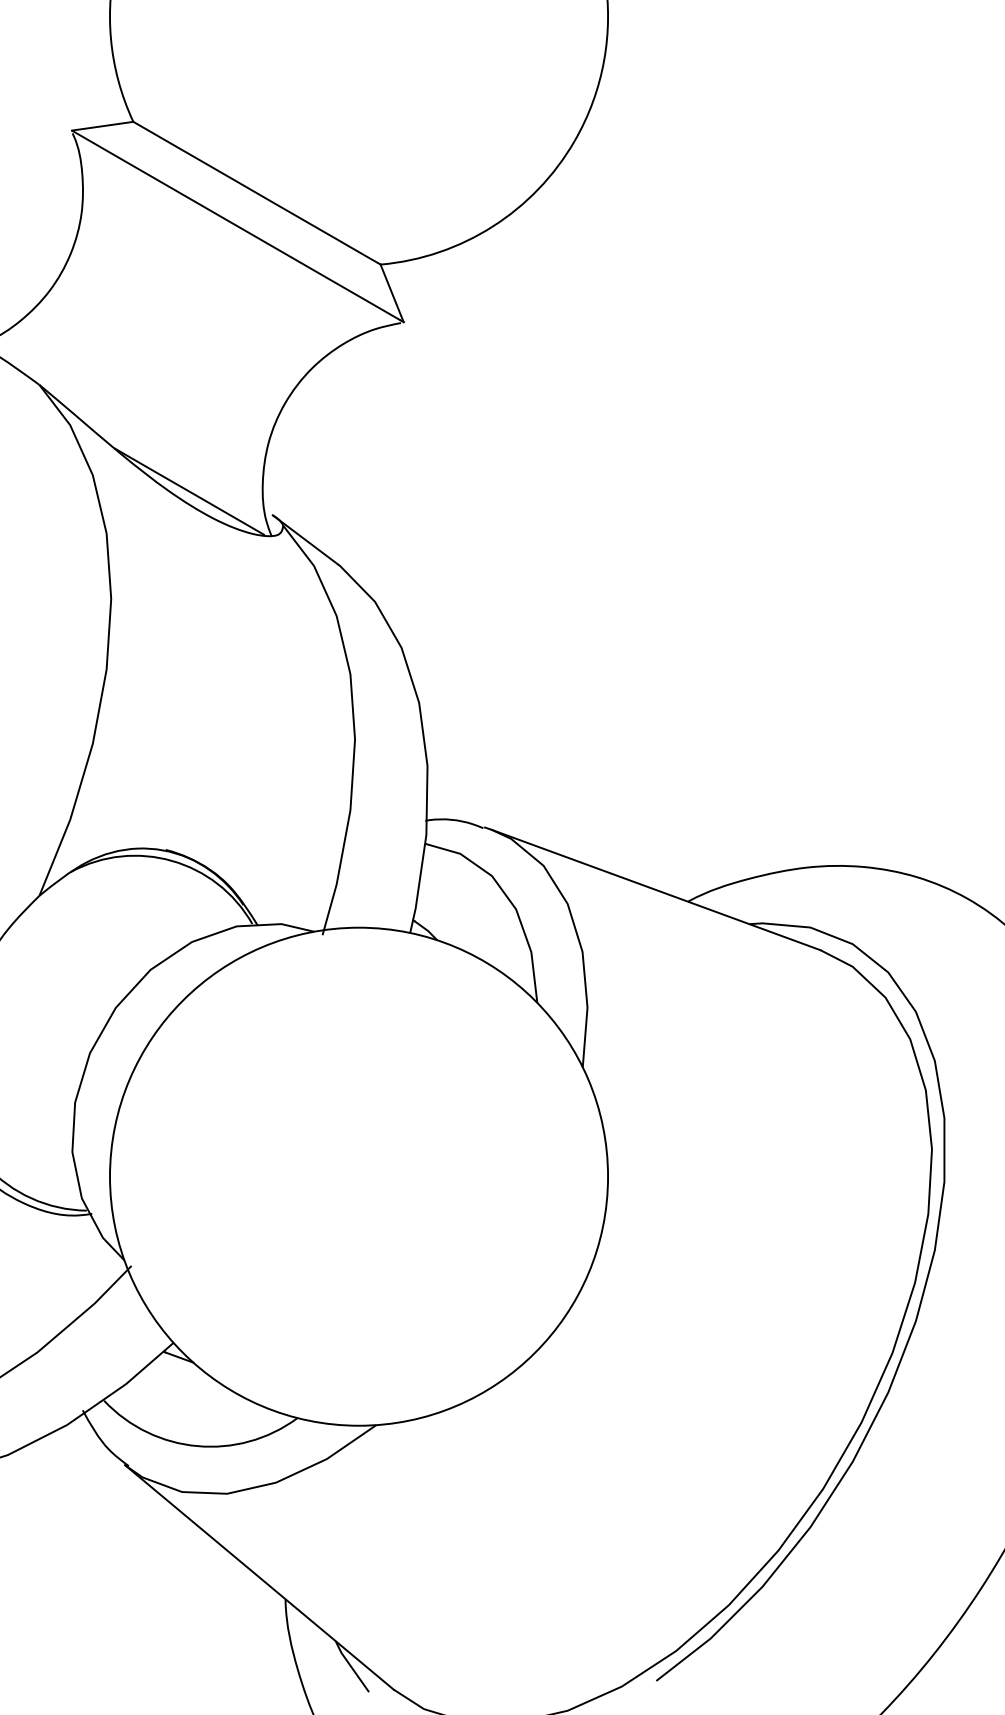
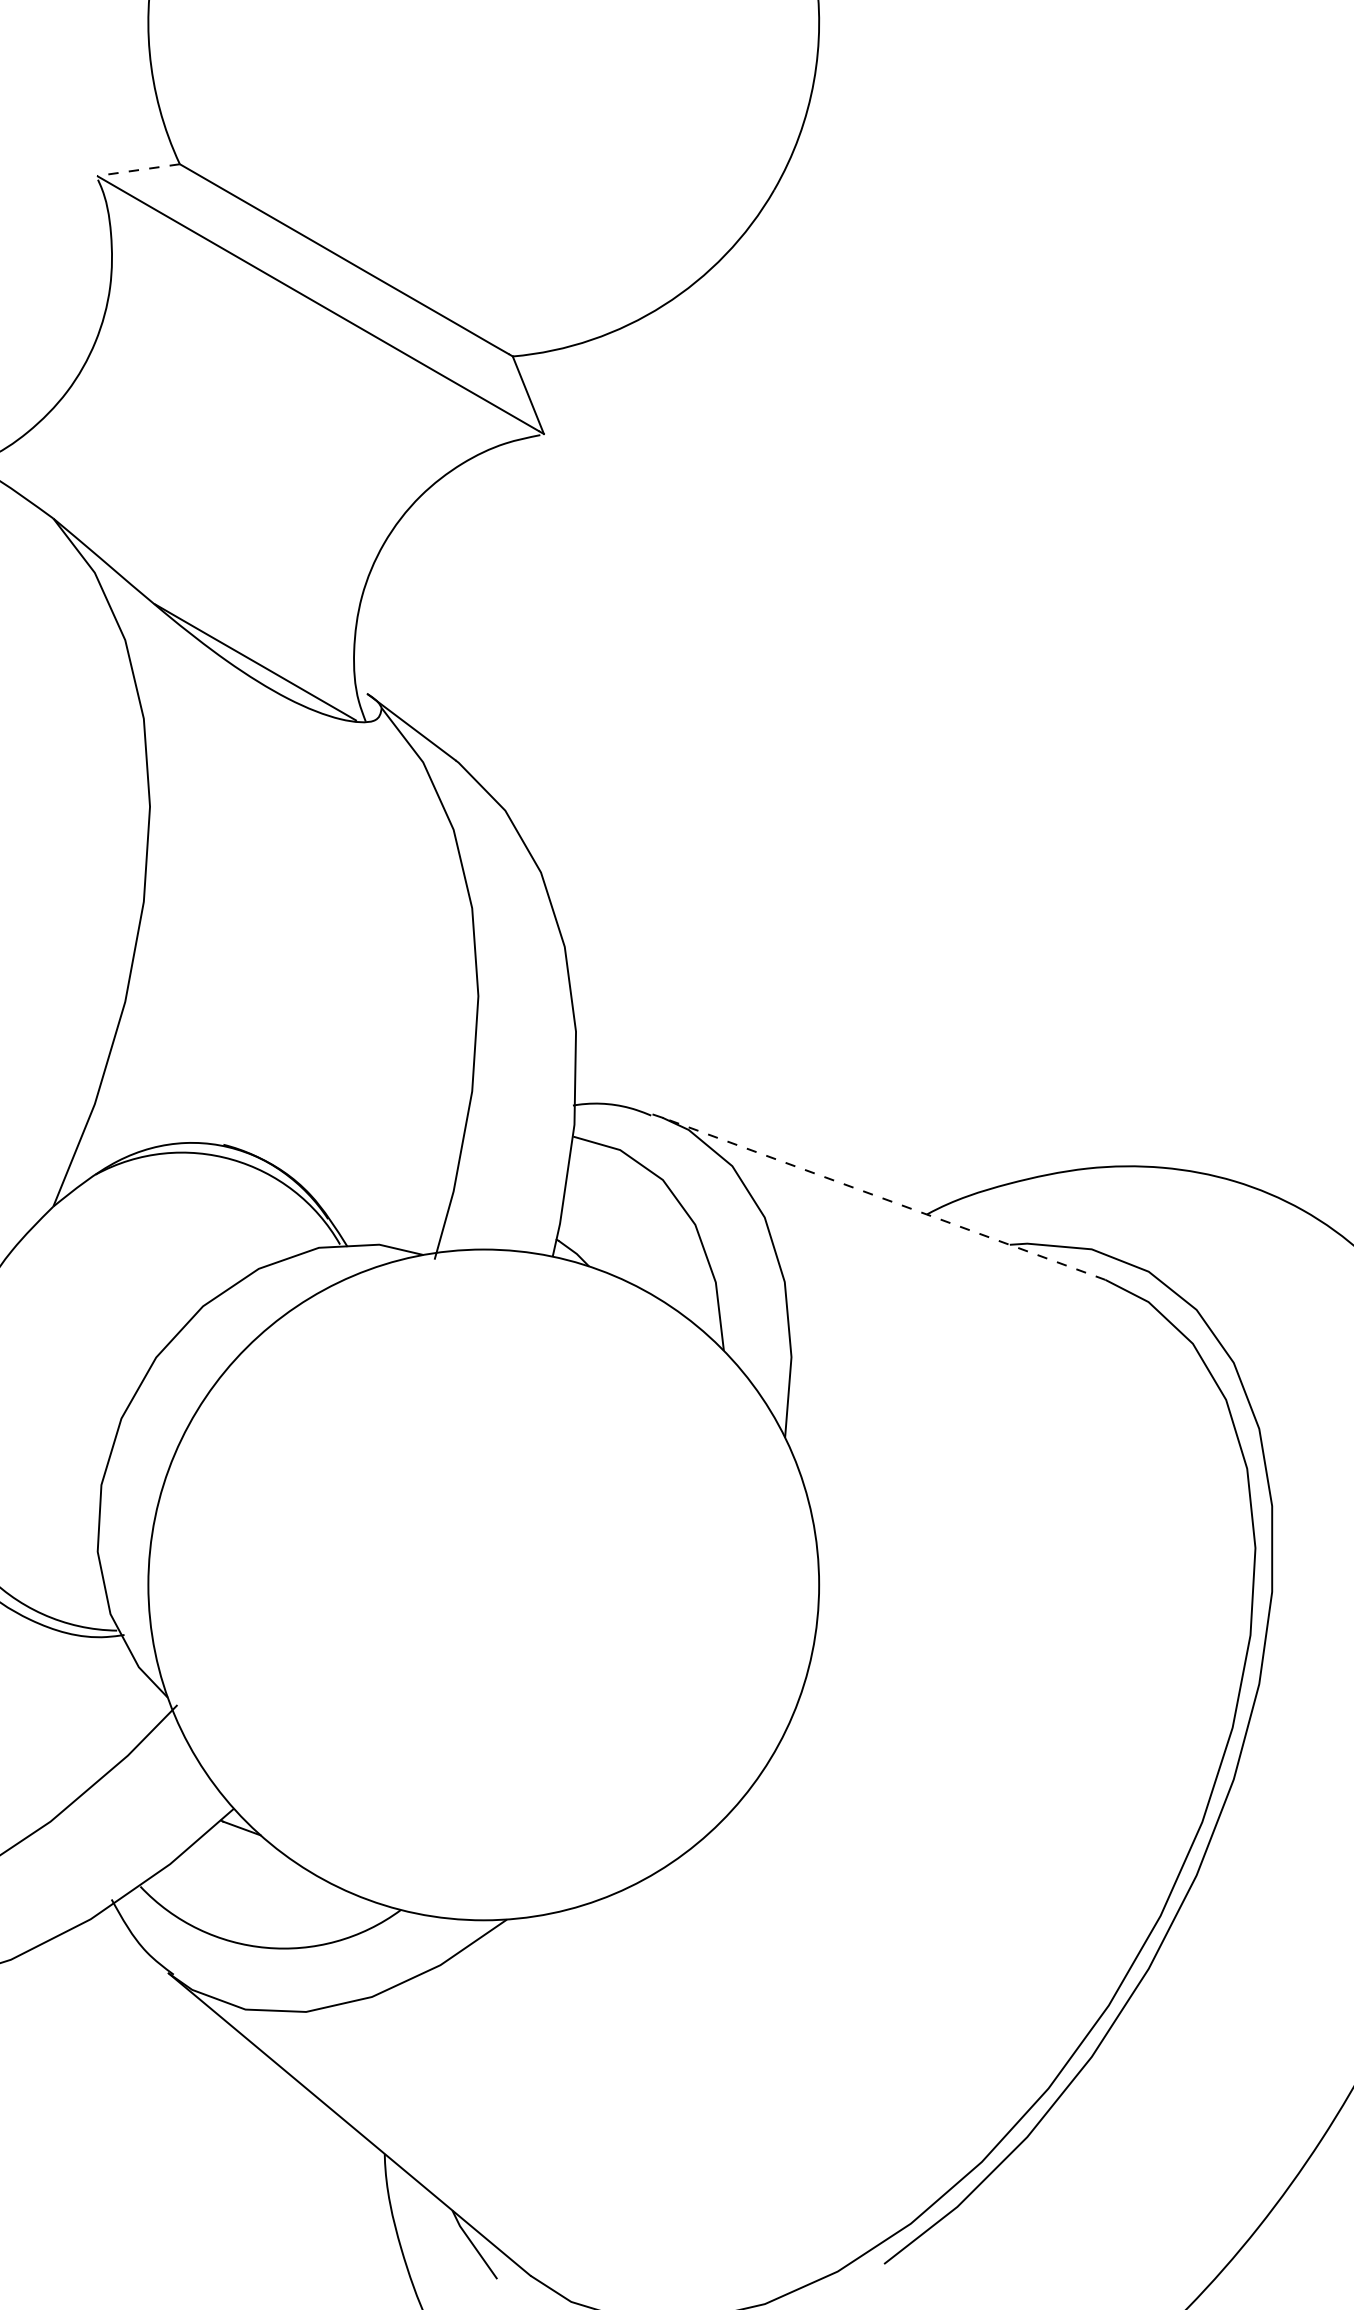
line: (102, 126) -> (138, 170), solid -> dashed
line: (655, 889) -> (883, 1198), solid -> dashed

